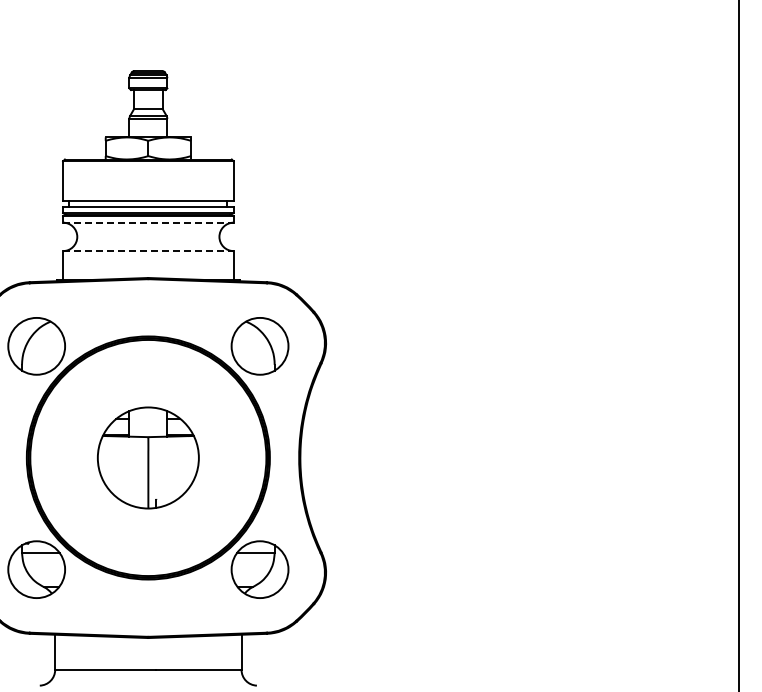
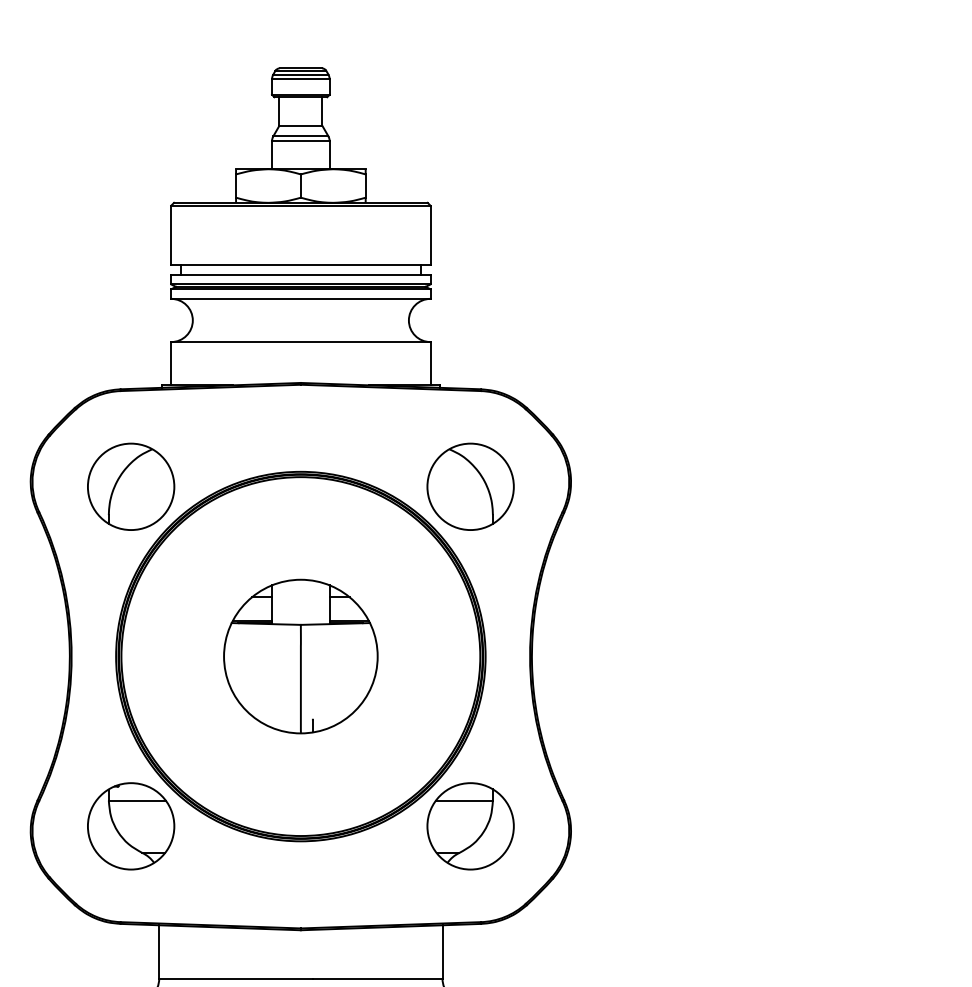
line: (148, 222) -> (301, 298), dashed -> solid
line: (148, 251) -> (301, 342), dashed -> solid

